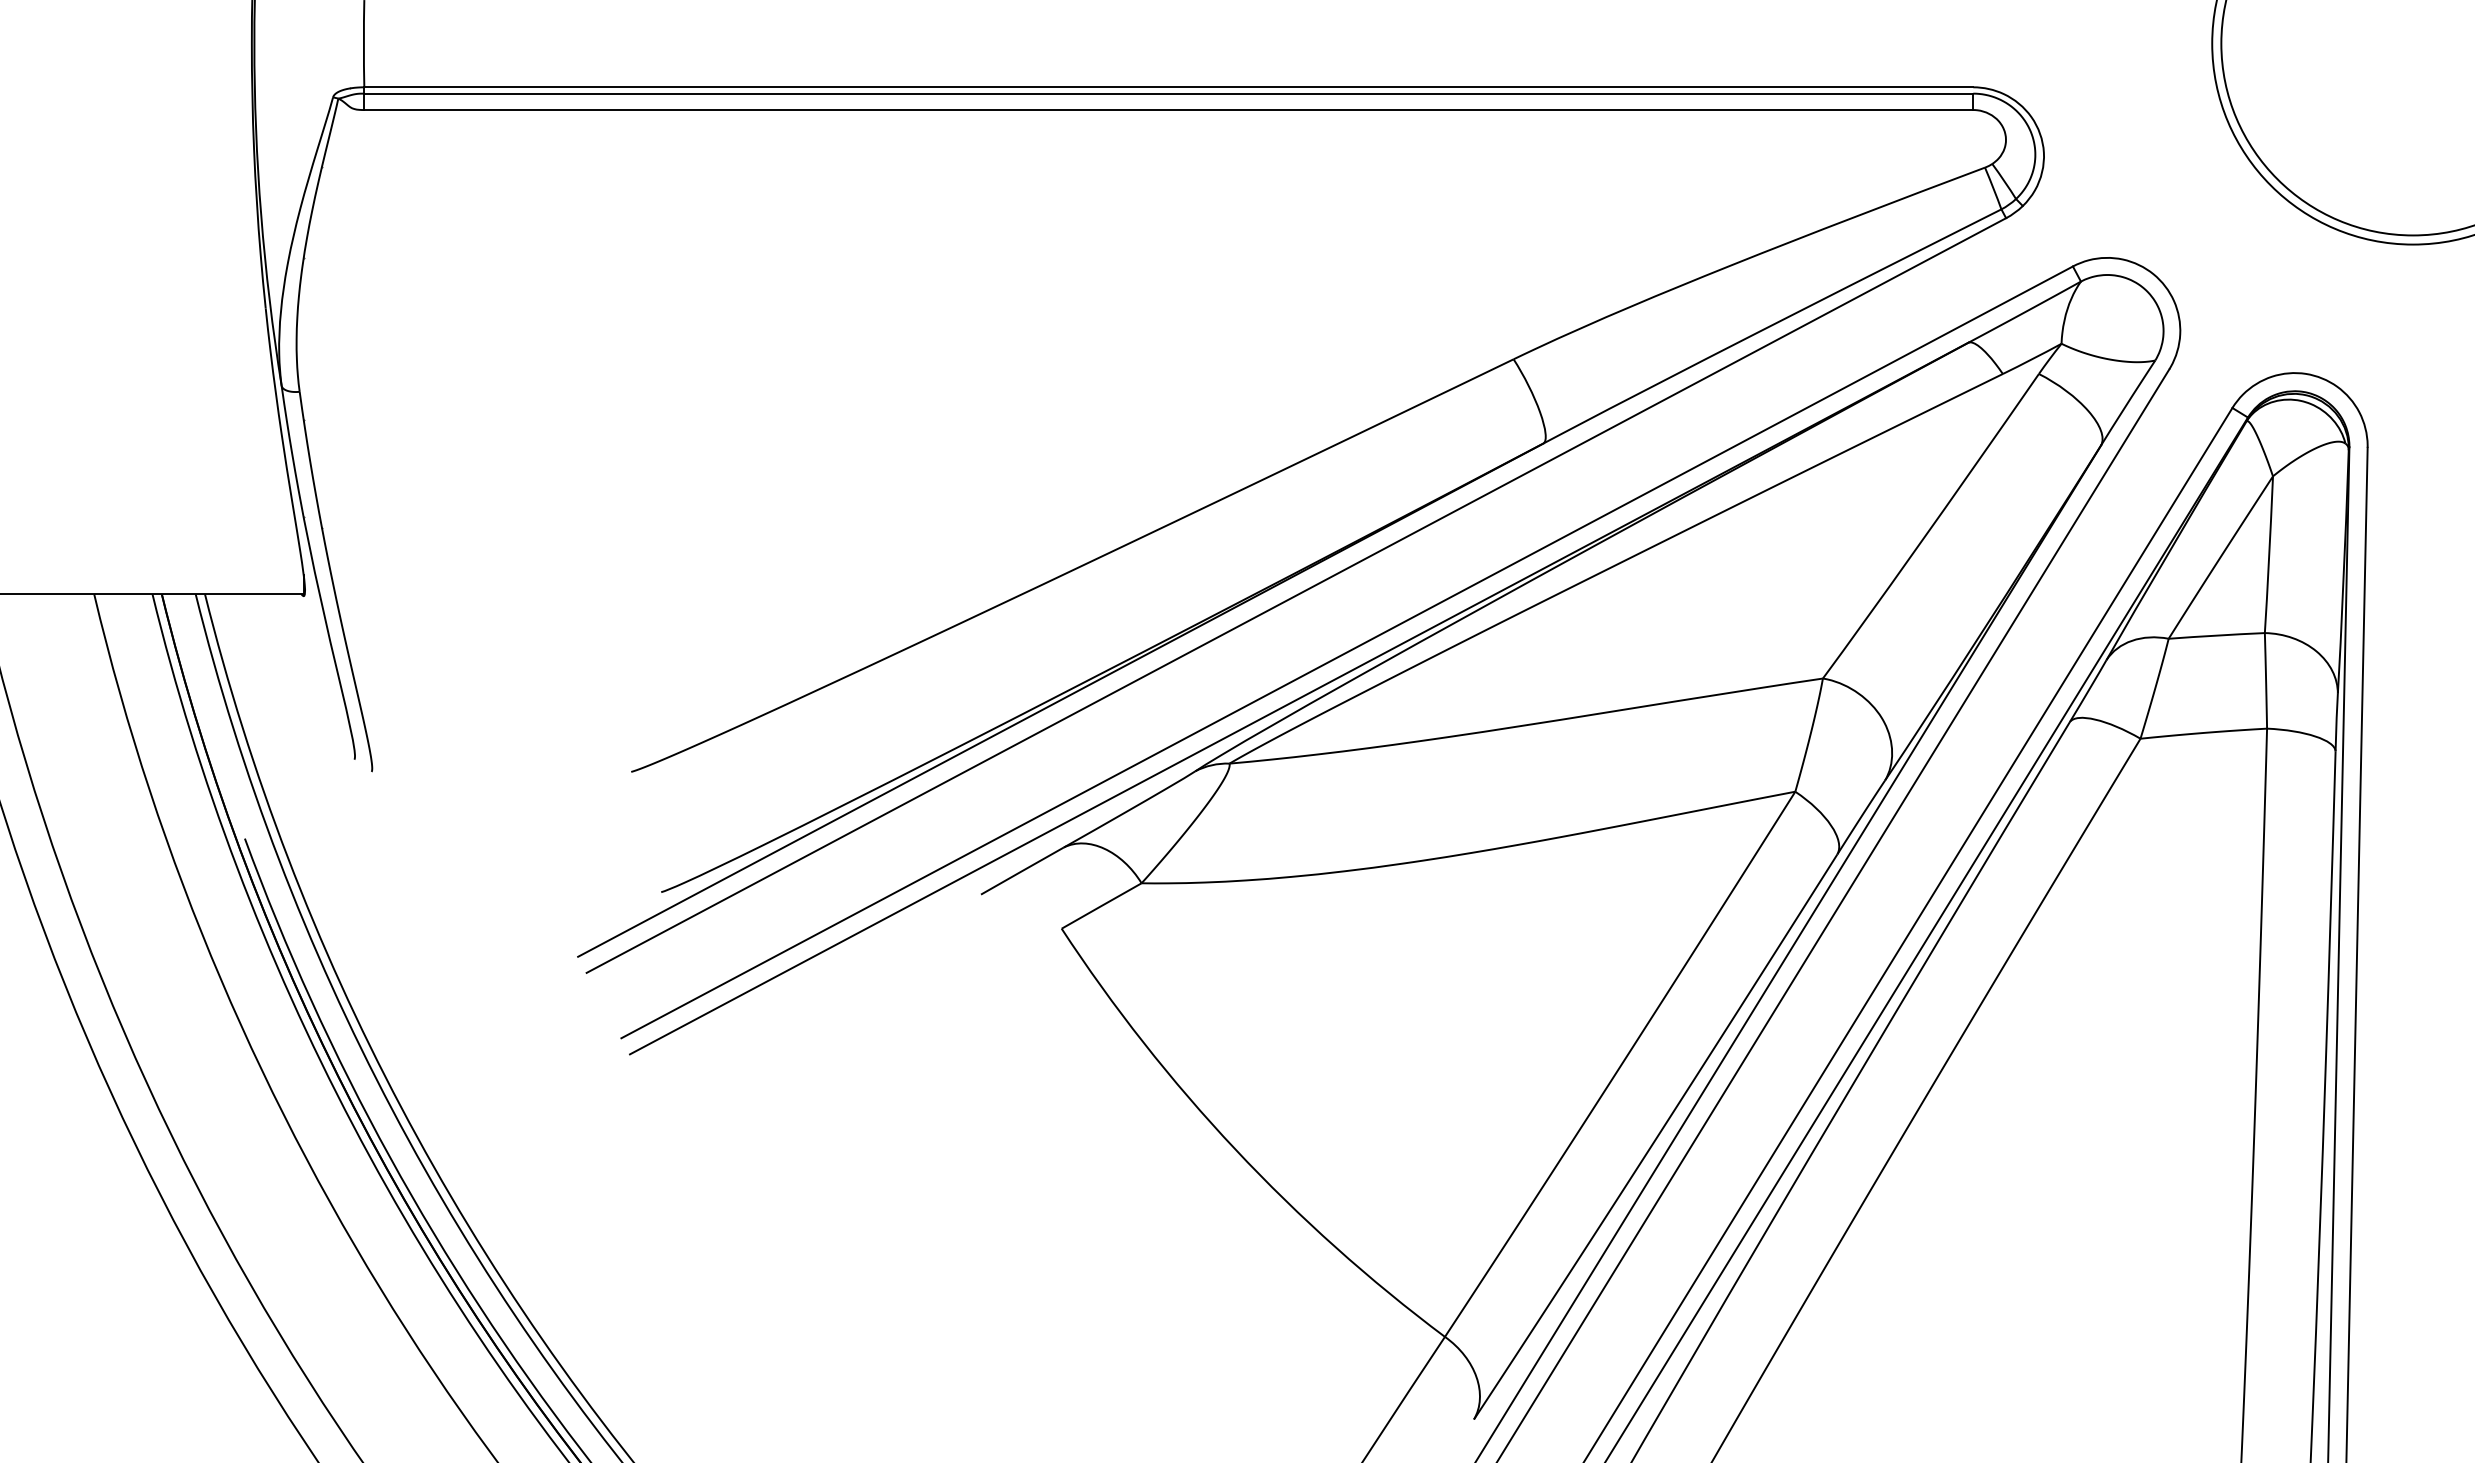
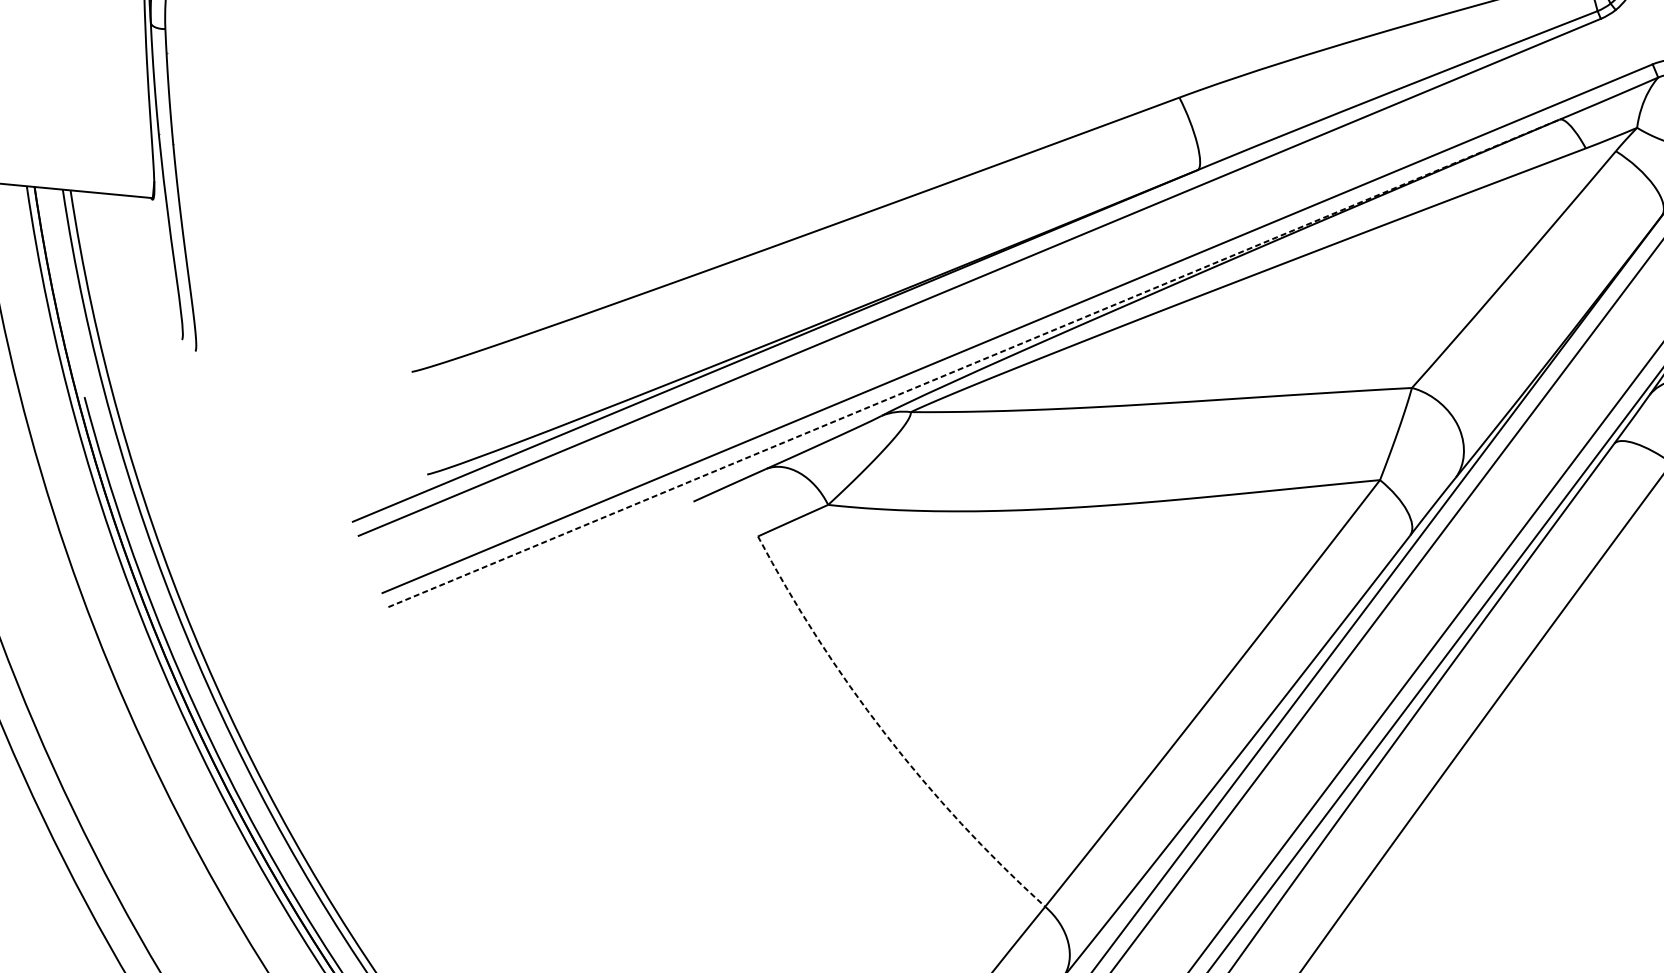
line: (1299, 698) -> (974, 363), solid -> dashed
arc: (1235, 1149) -> (885, 734), solid -> dashed

